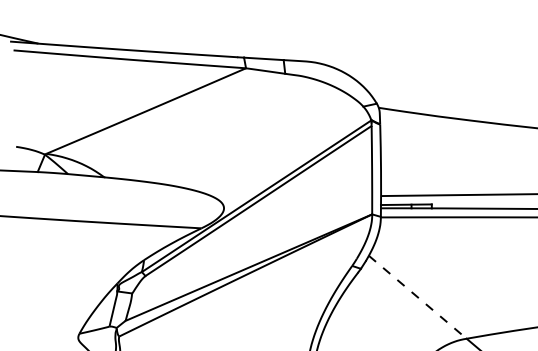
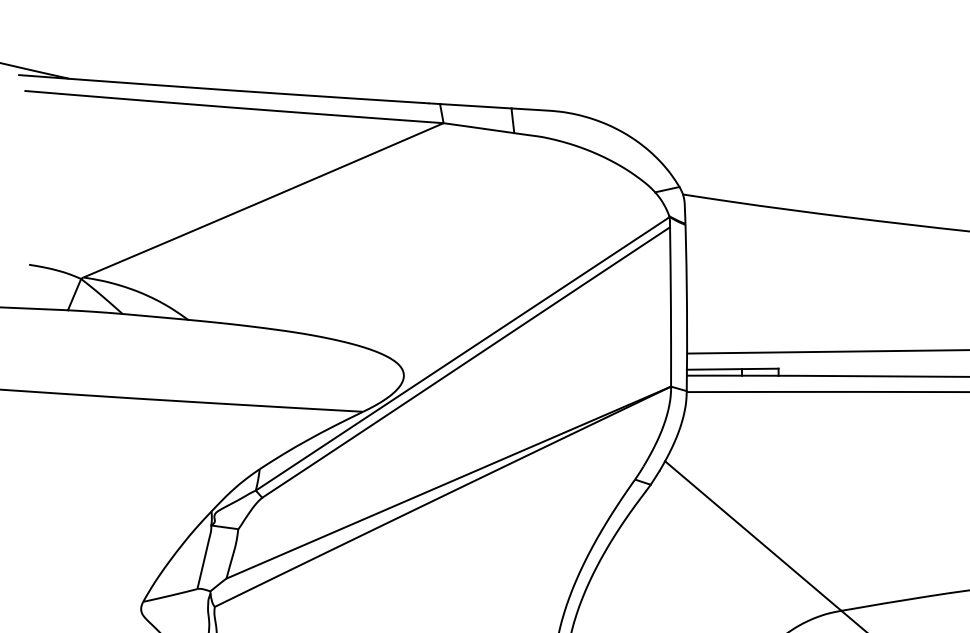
line: (418, 297) -> (754, 536), dashed -> solid

